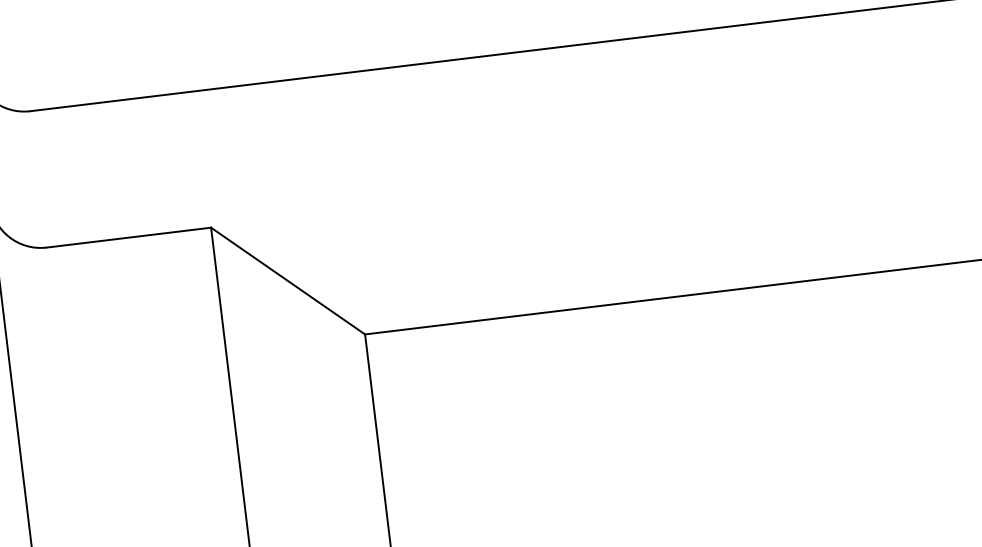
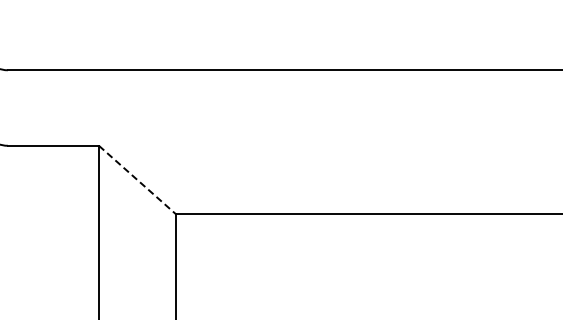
line: (288, 281) -> (137, 180), solid -> dashed

